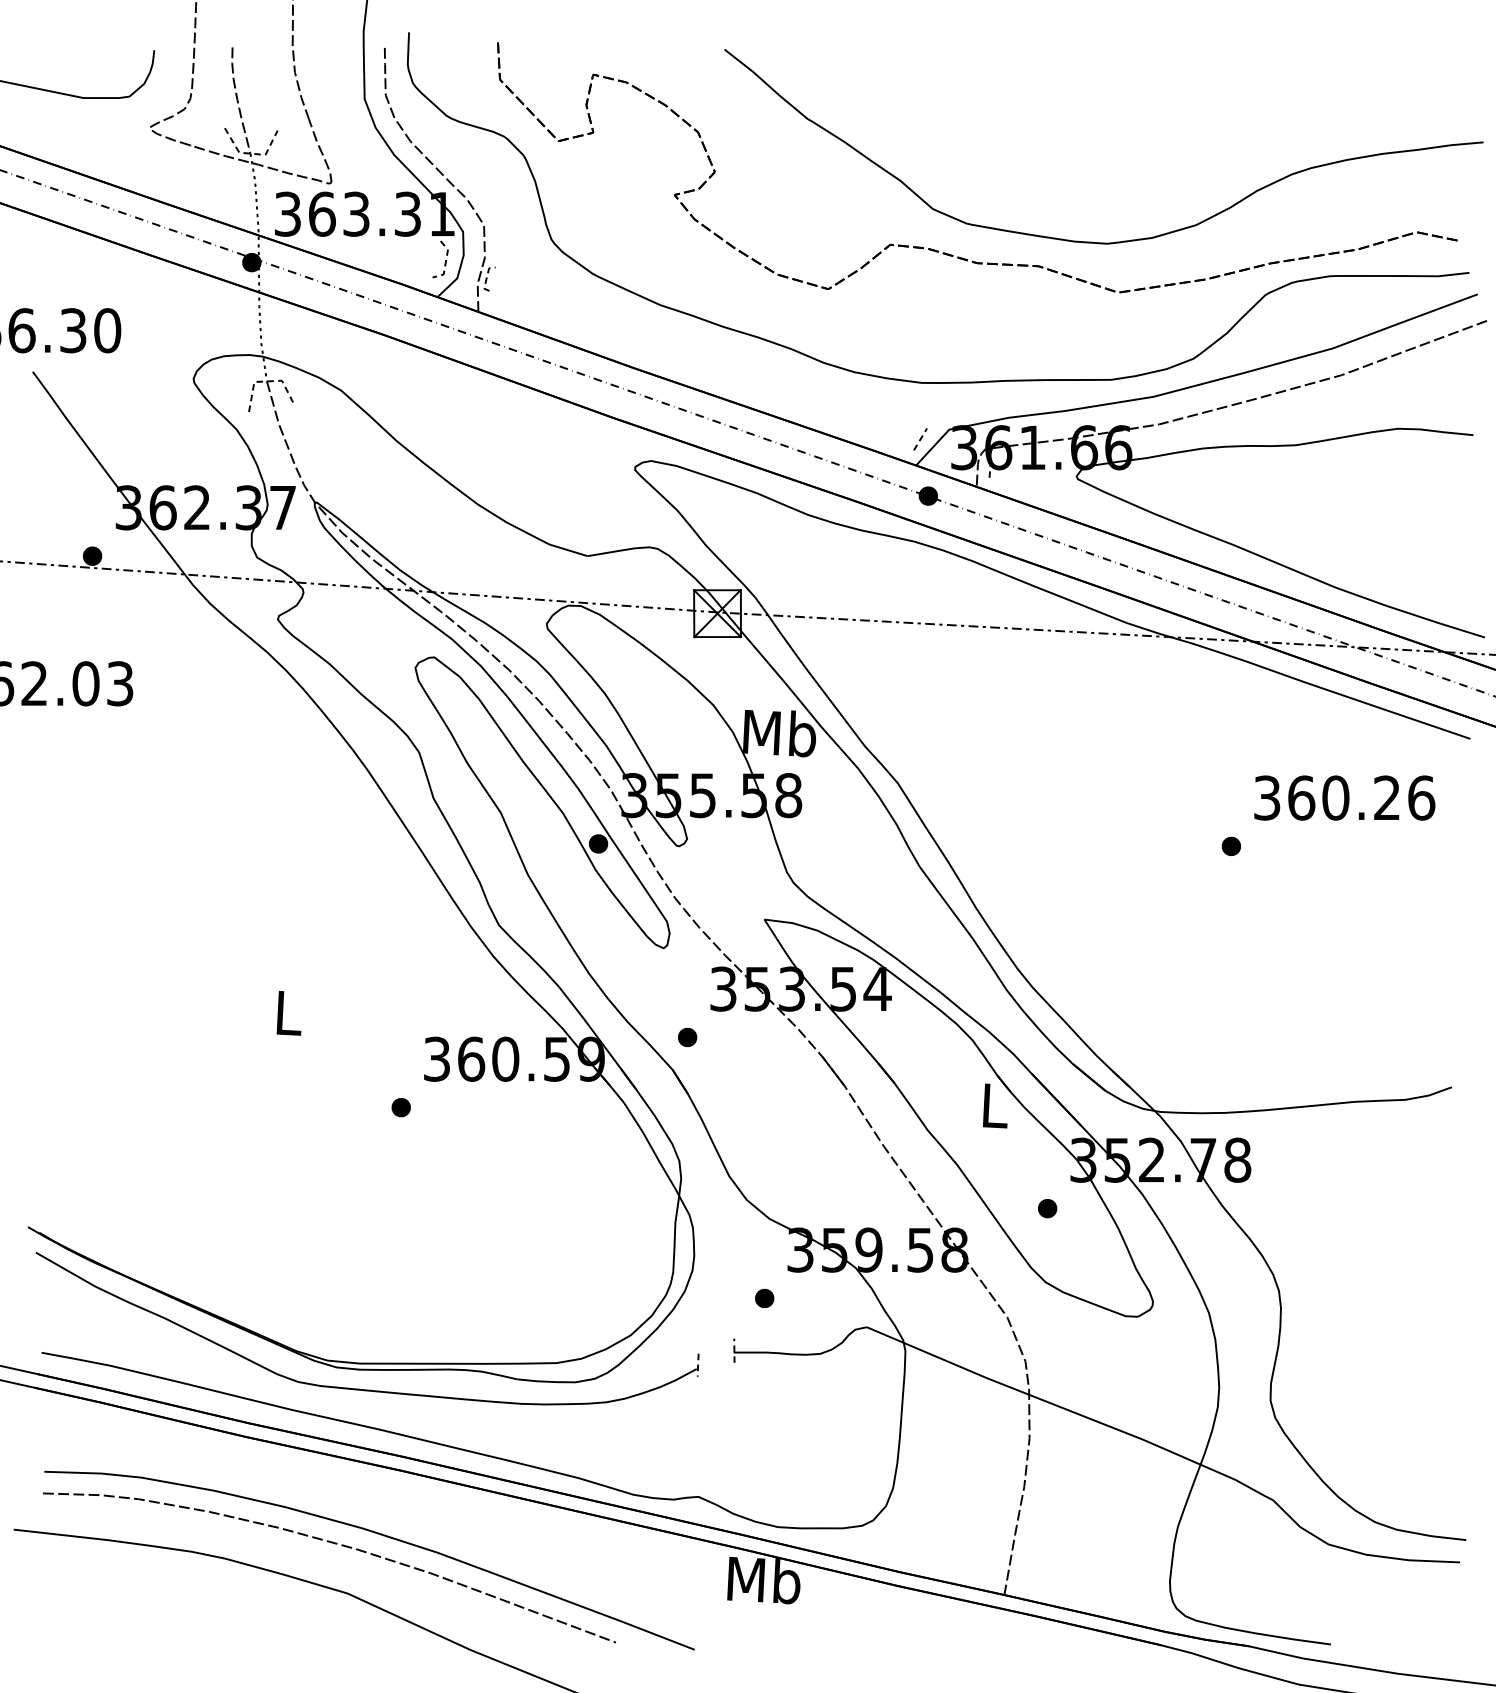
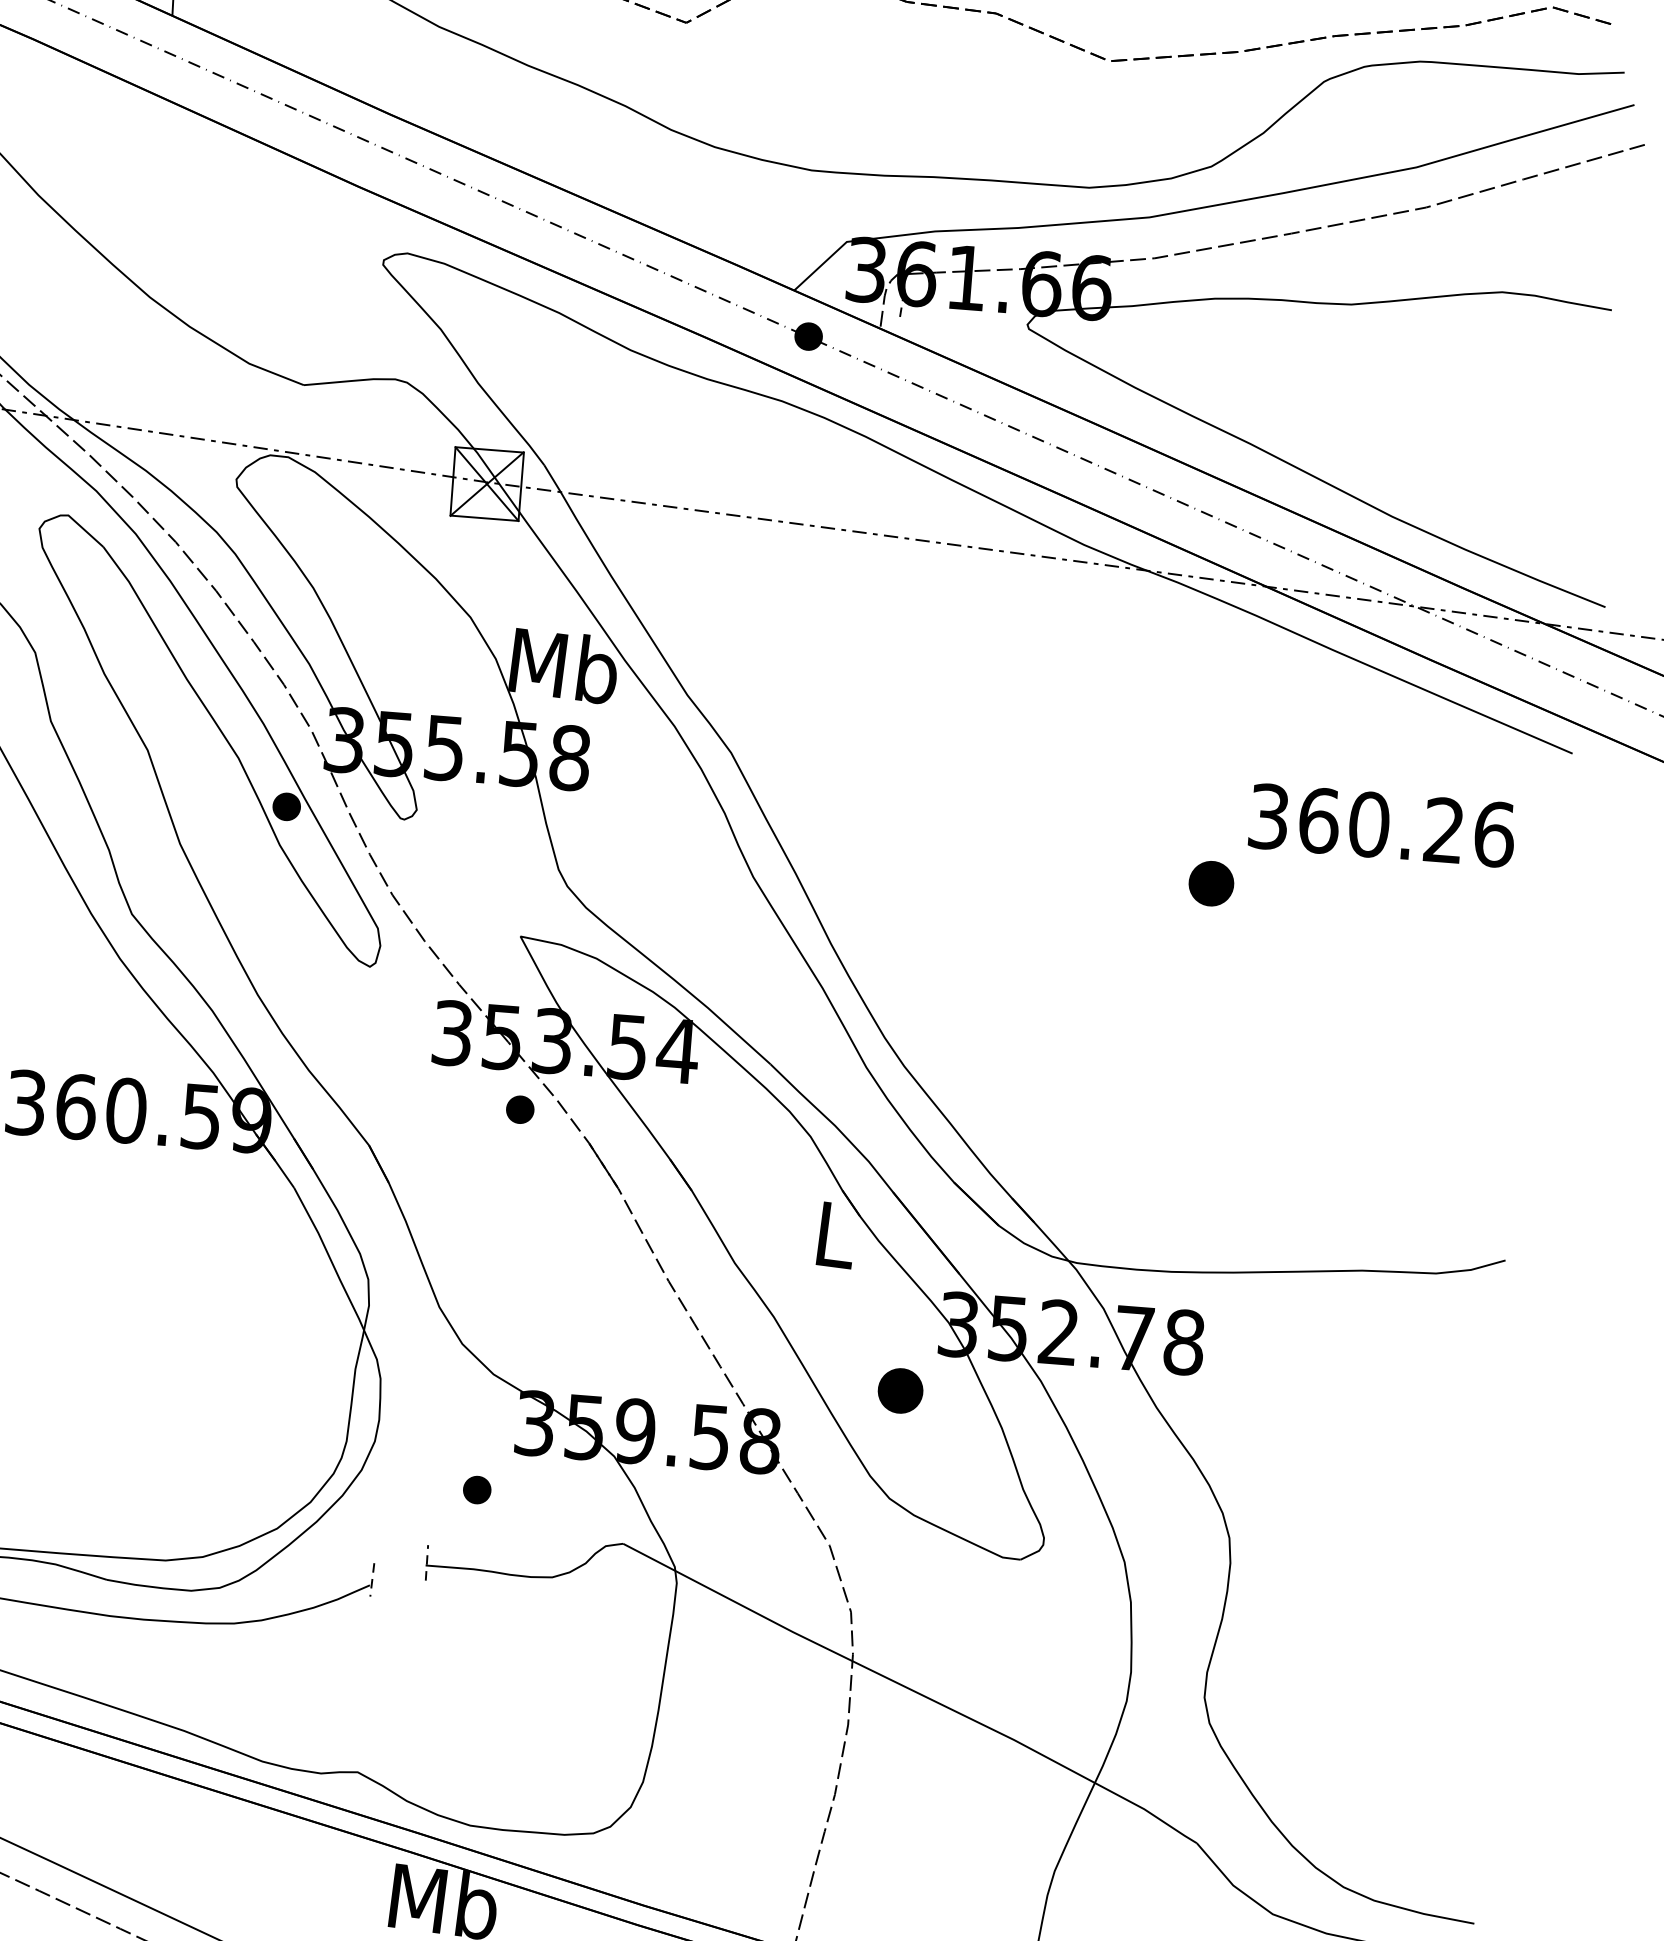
line: (920, 439) -> (803, 253), removed
part: (1230, 845) -> (1209, 881), size x1.6
part: (687, 1036) -> (520, 1108), moved
part: (1047, 1208) -> (900, 1391), size x1.6

